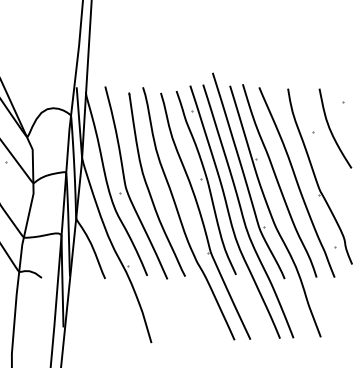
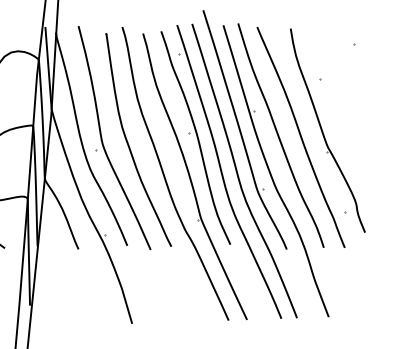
curve: (331, 130) -> (341, 77), removed

